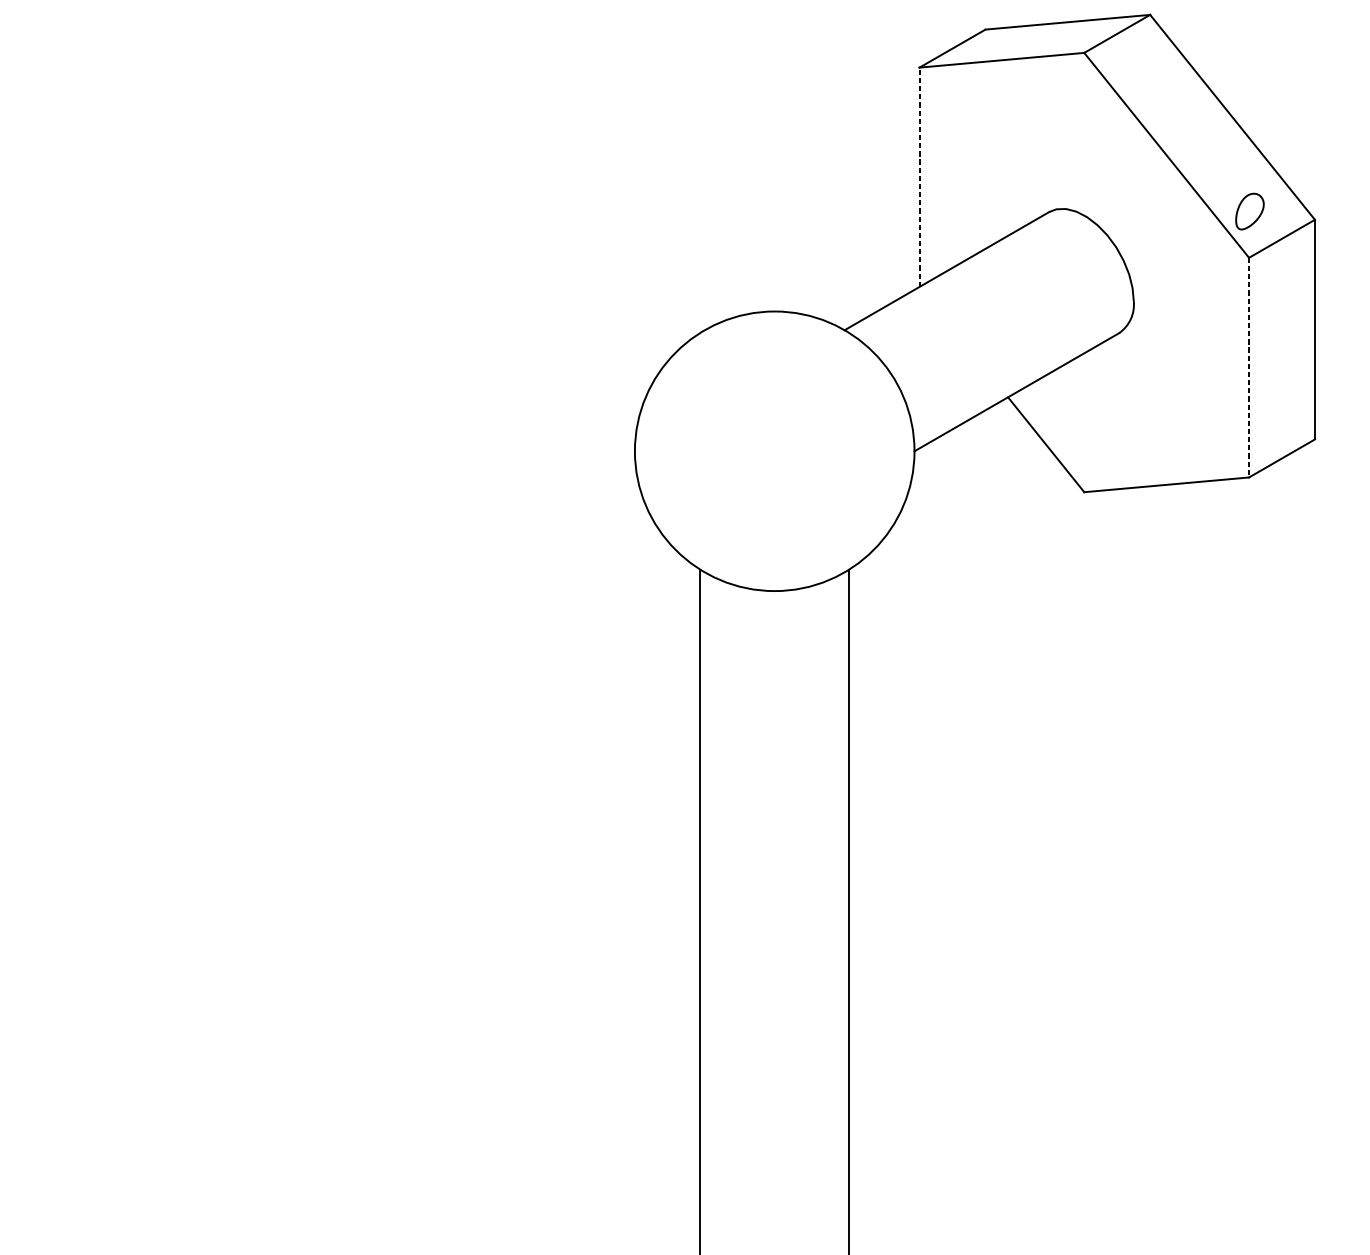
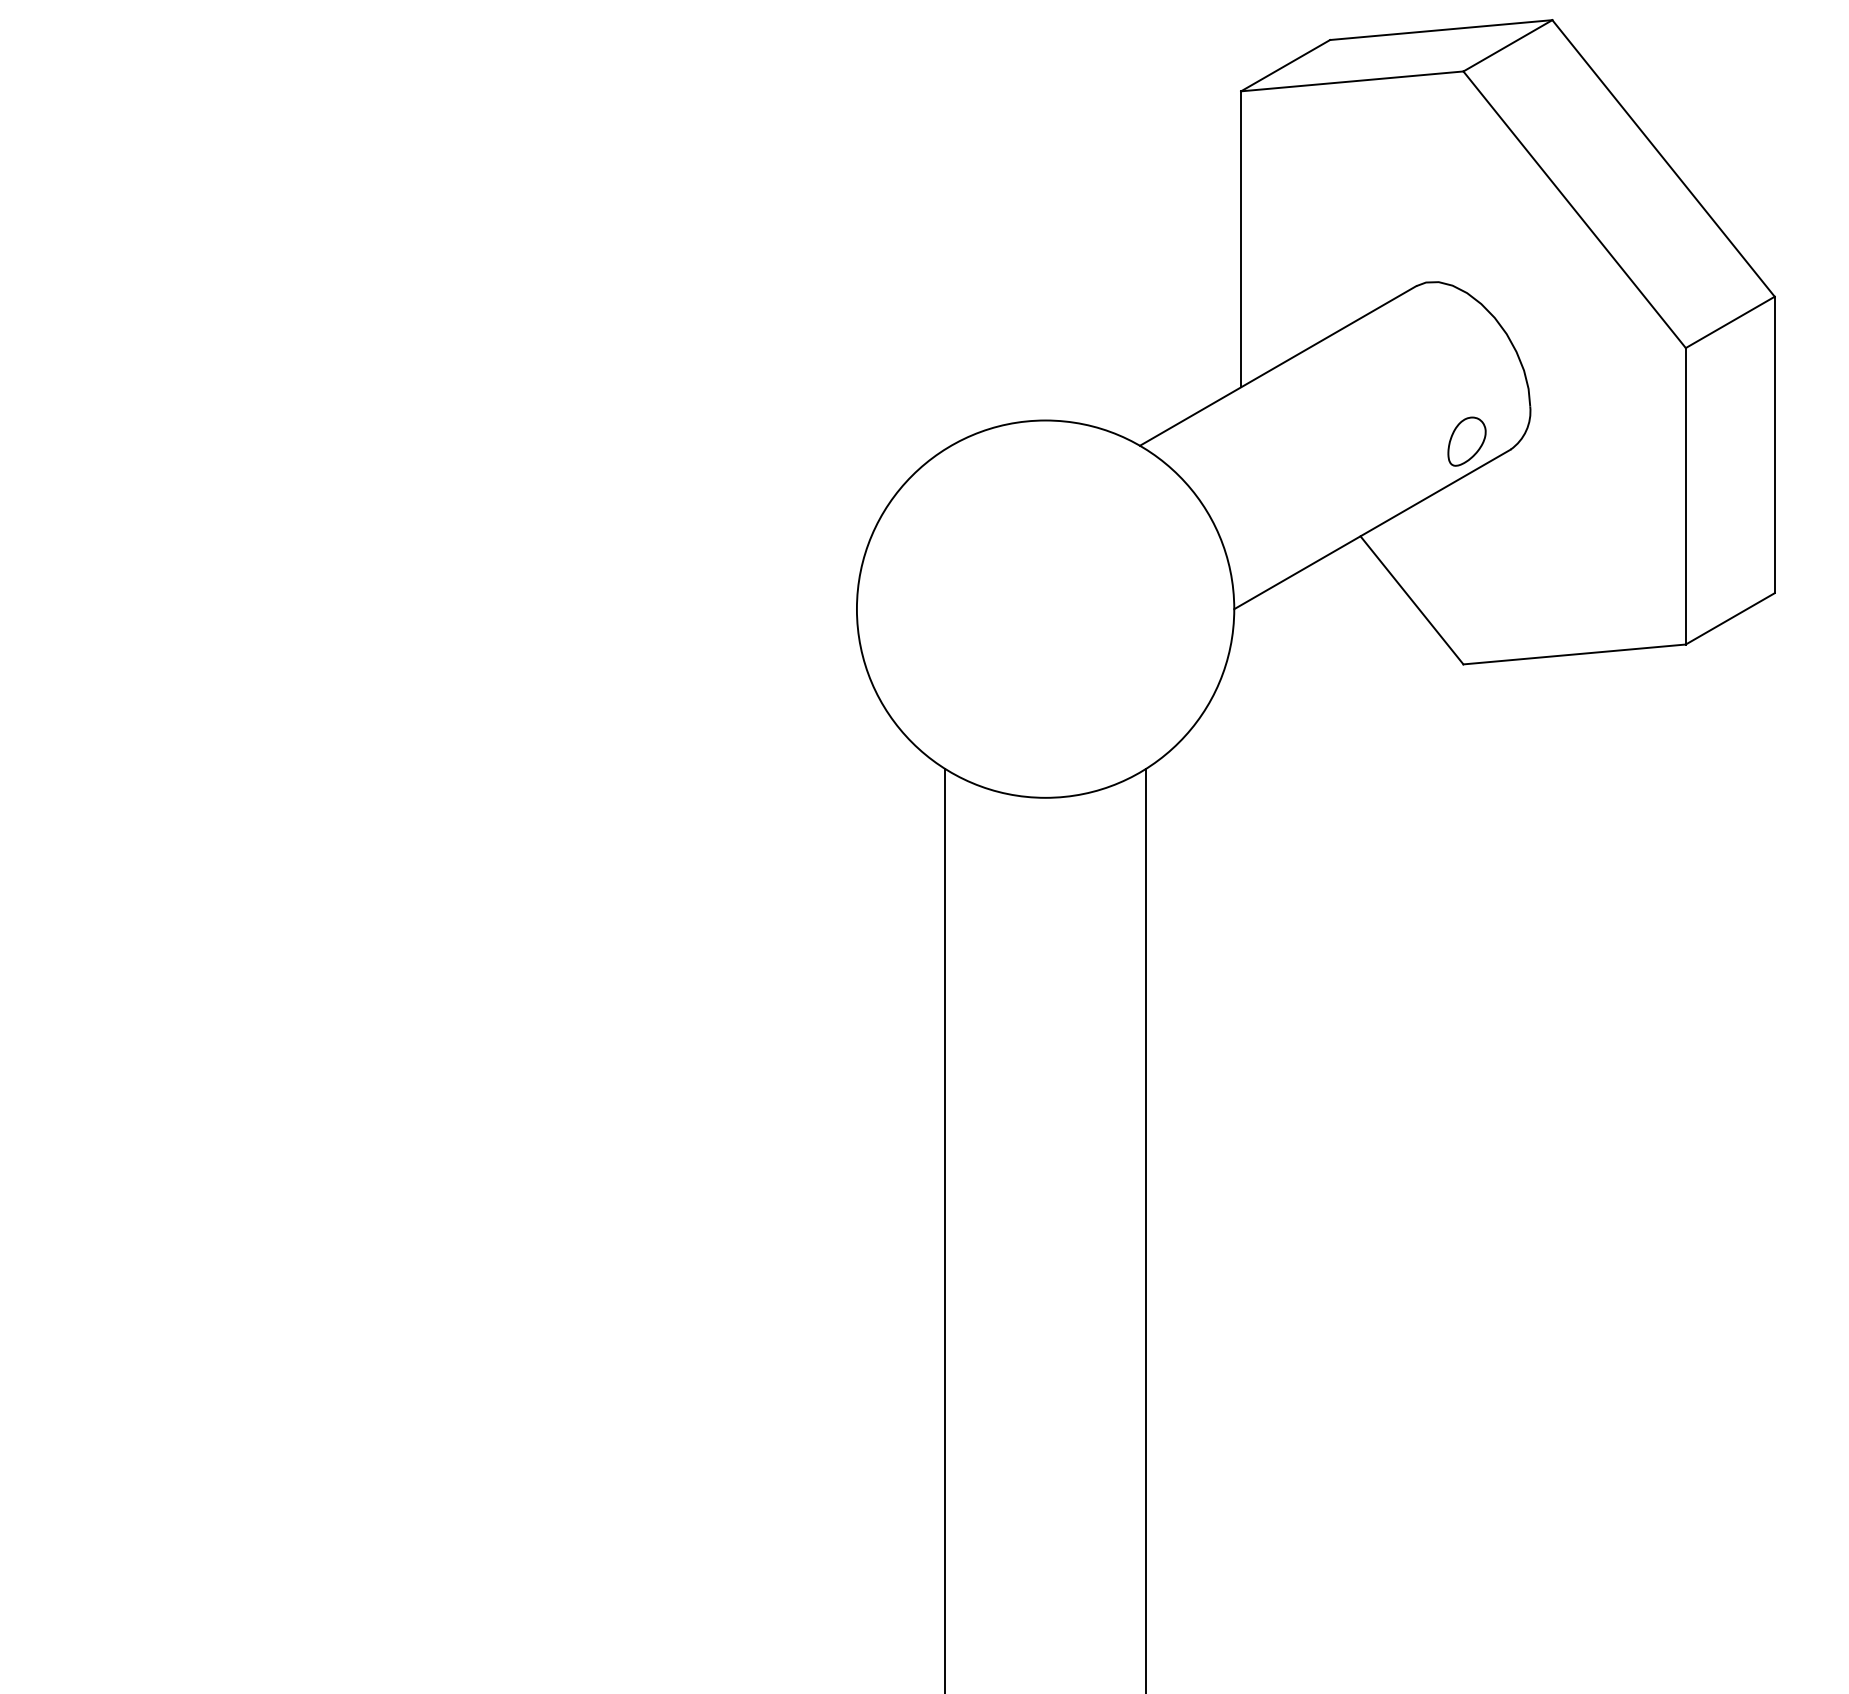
line: (919, 177) -> (1241, 239), dashed -> solid
part: (1249, 211) -> (1466, 441), moved
line: (1248, 367) -> (1685, 496), dashed -> solid

